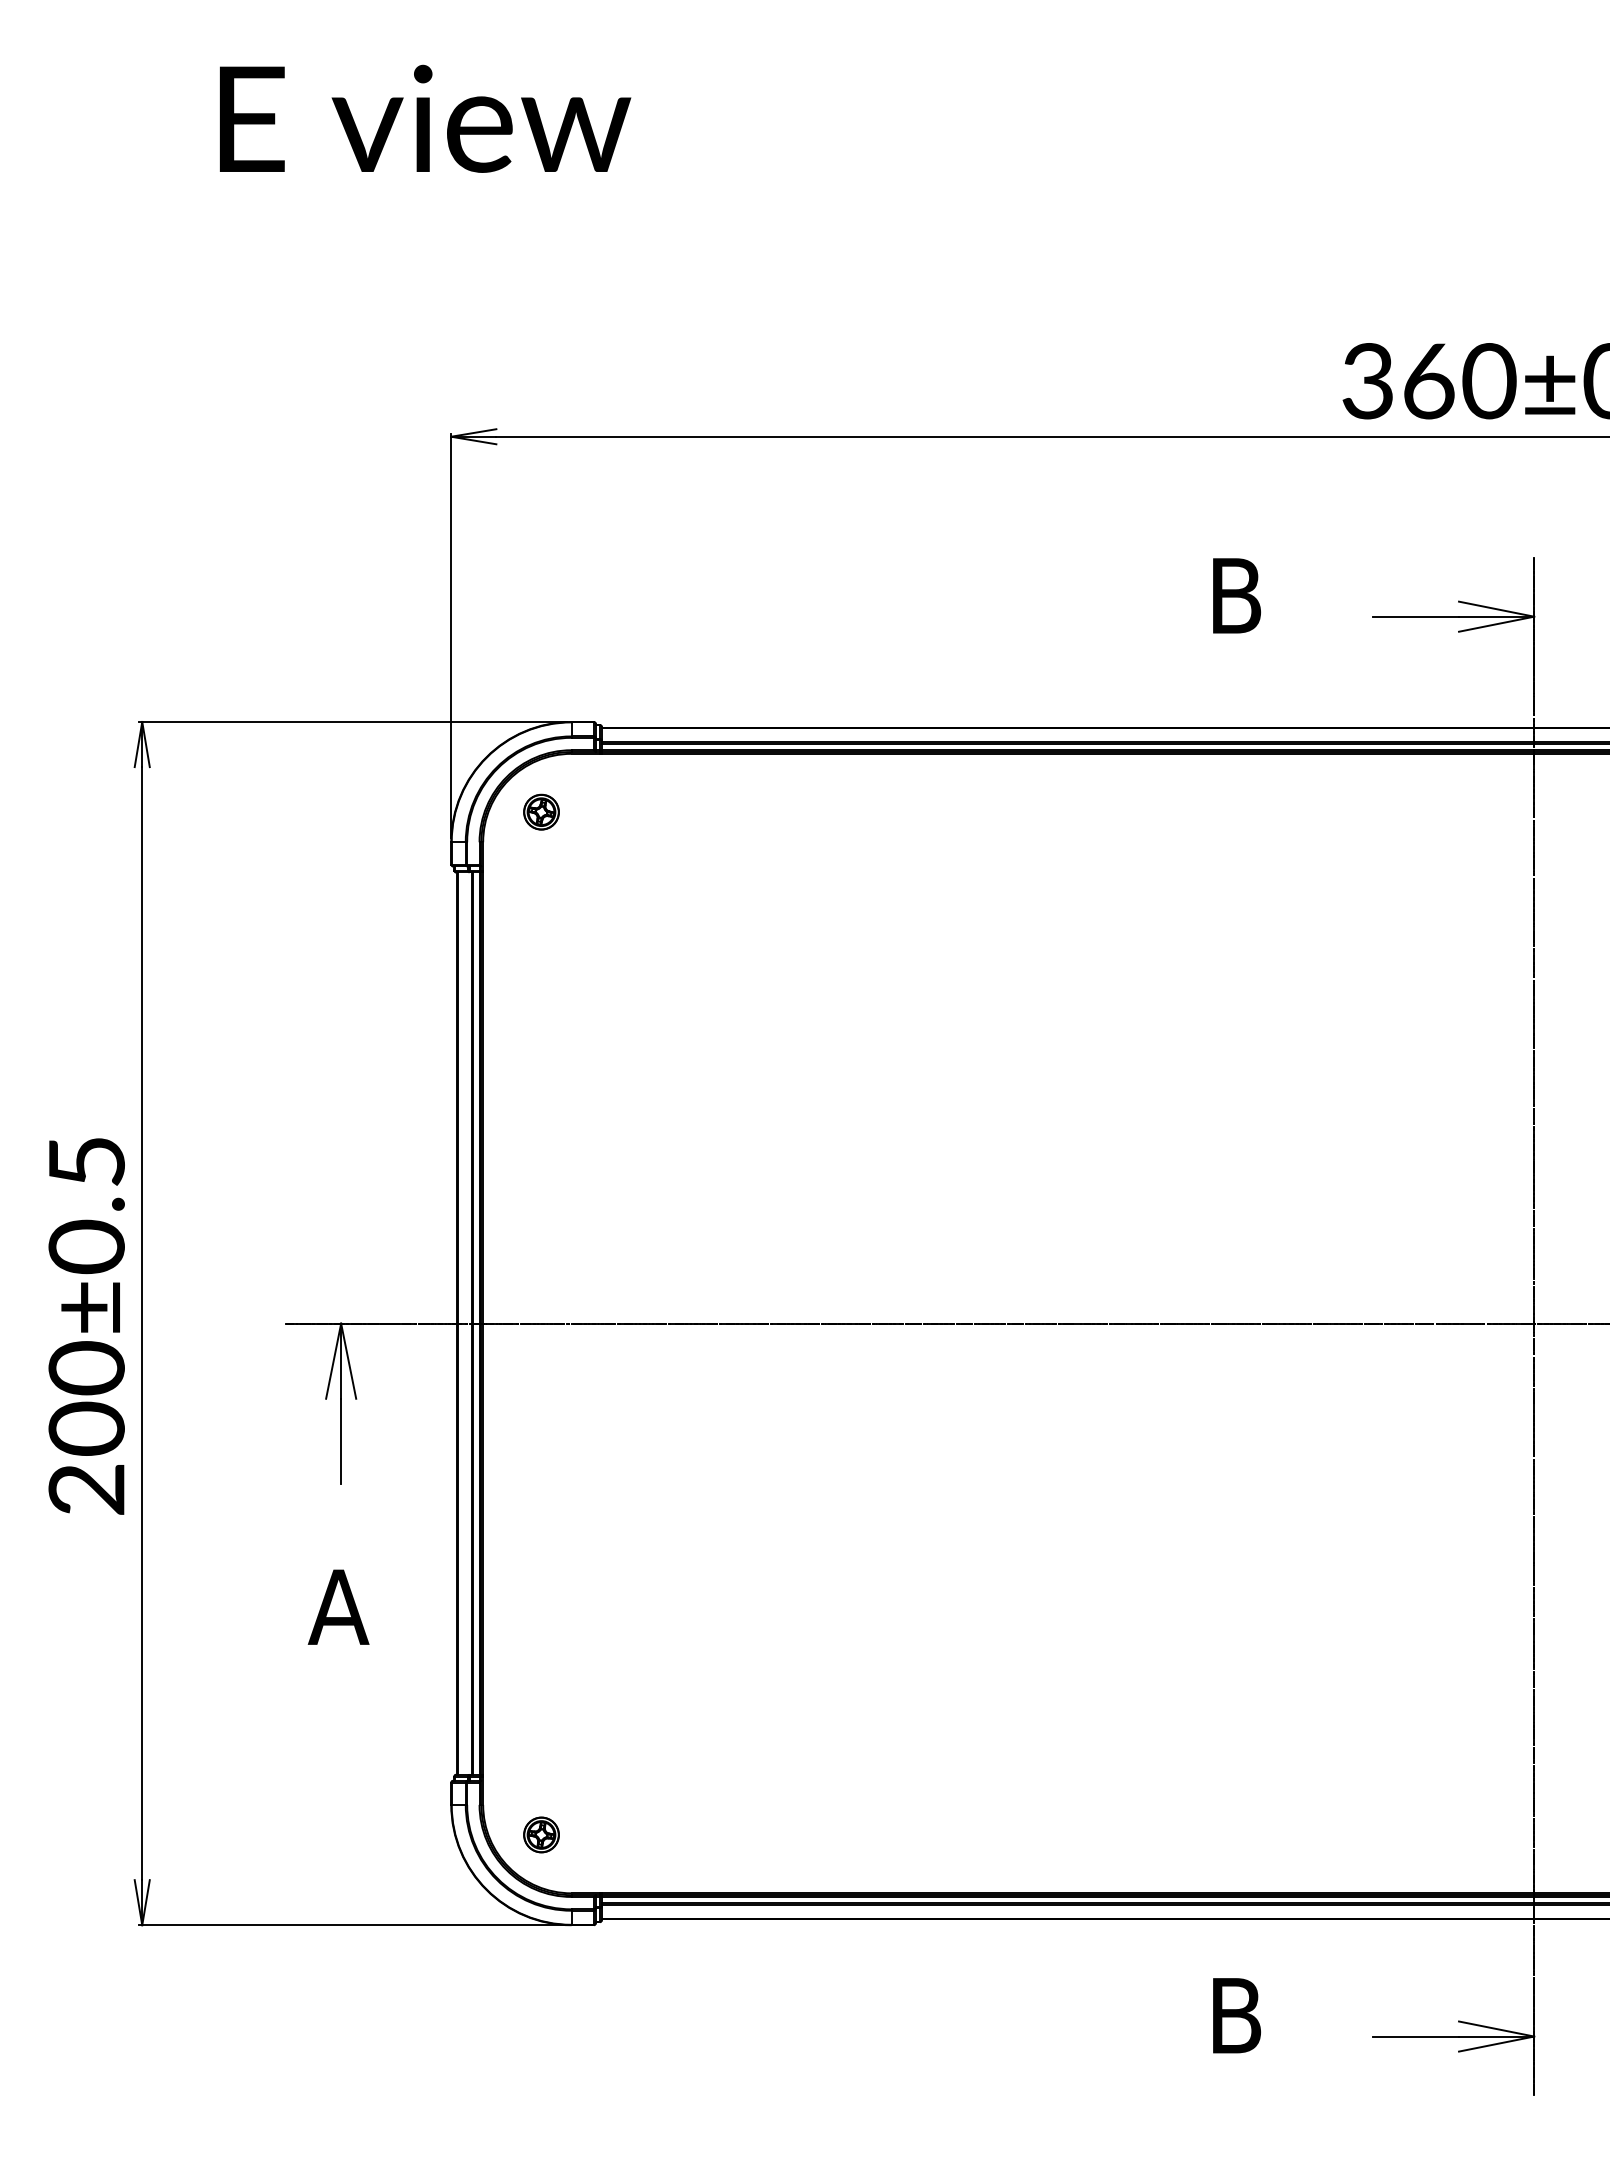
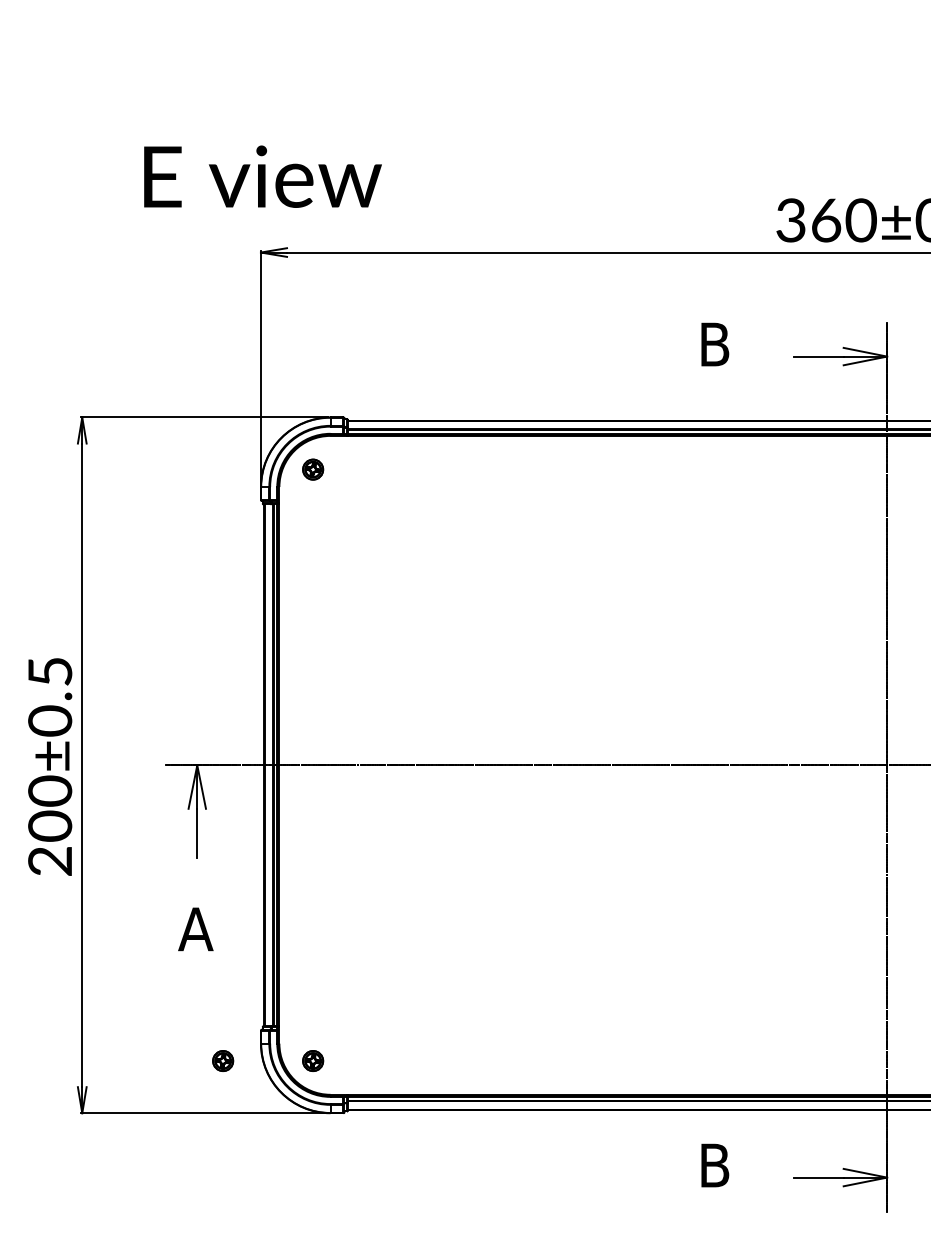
text: (424, 118) -> (262, 176), moved
part: (386, 1834) -> (223, 1060), added

